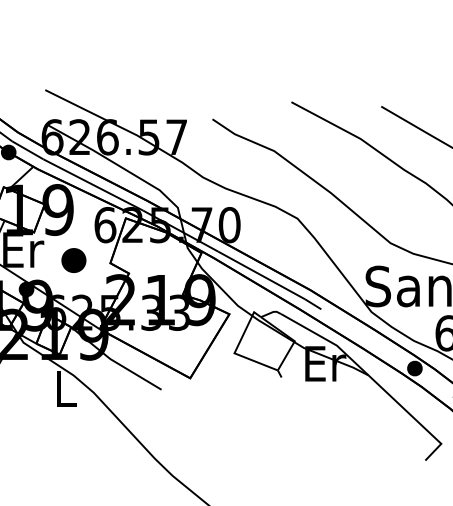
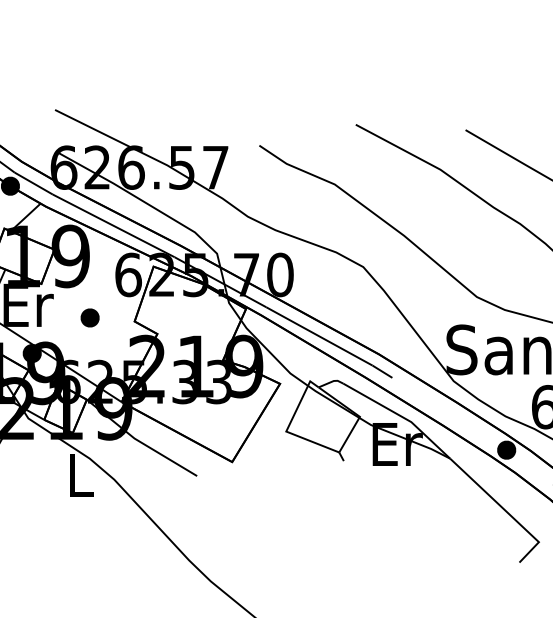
part: (73, 259) -> (89, 316), size x0.62

